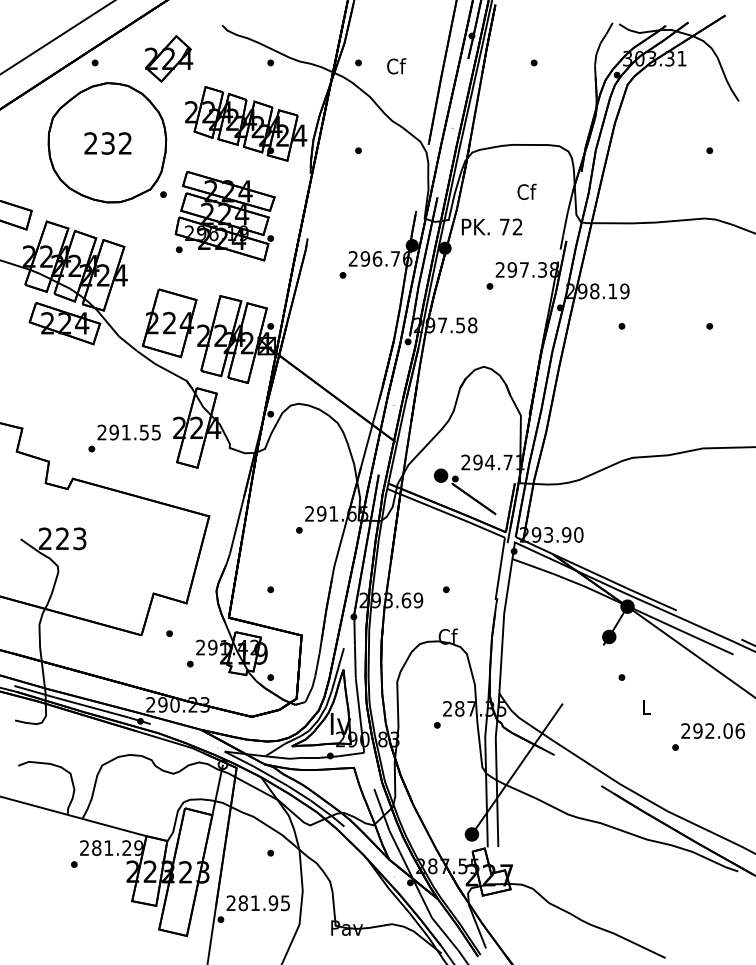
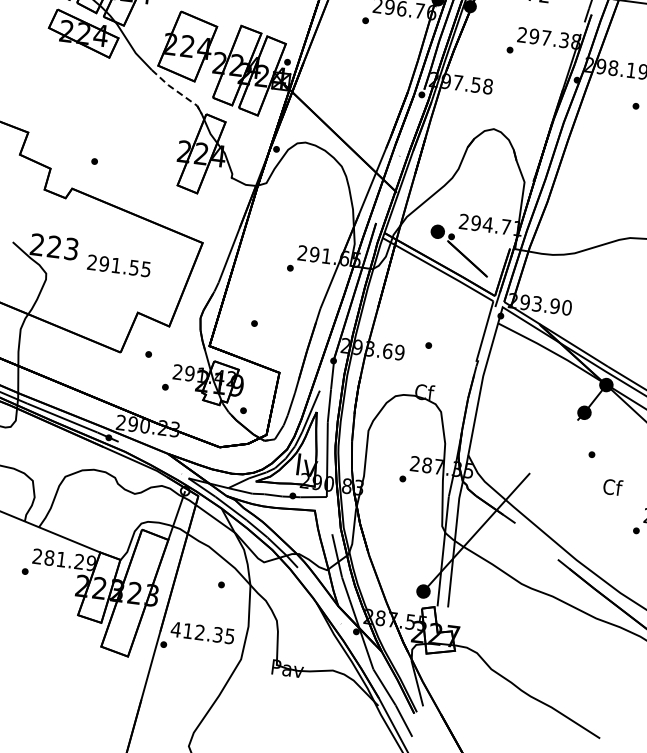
line: (165, 369) -> (177, 91), solid -> dashed
text: (128, 432) -> (118, 265), moved
text: (646, 707) -> (612, 487), L -> Cf
text: (252, 903) -> (197, 632), 281.95 -> 412.35

